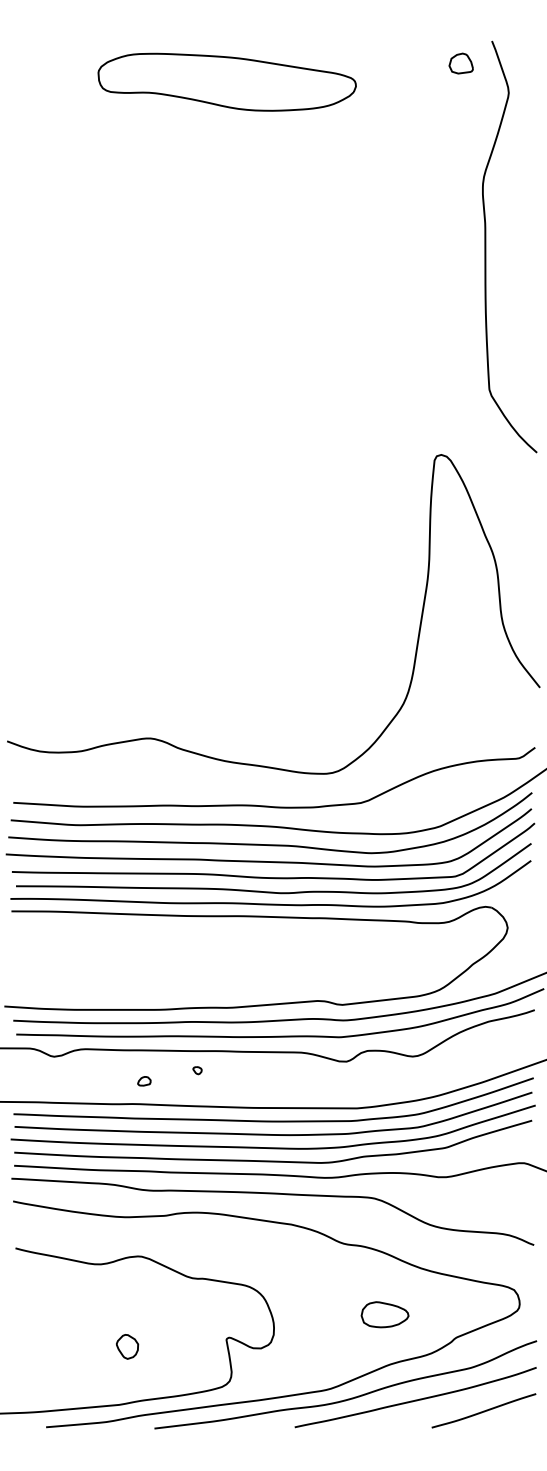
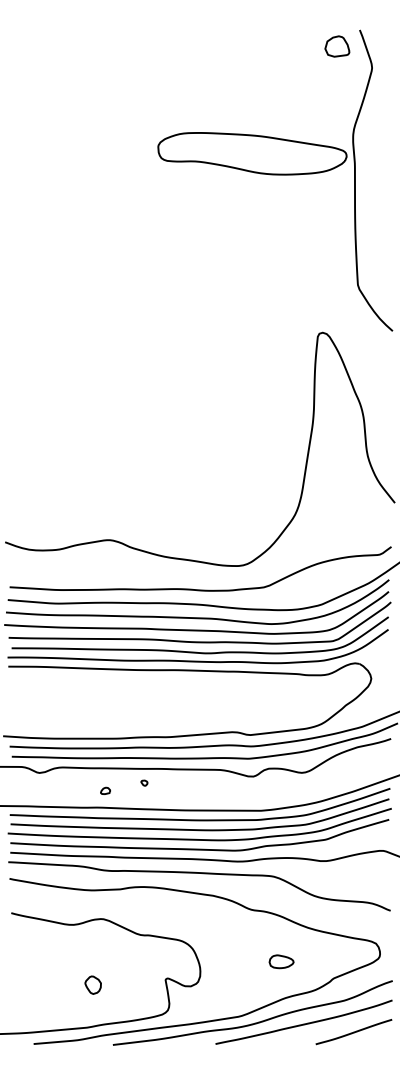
part: (460, 63) -> (336, 46), size x1.4
part: (226, 81) -> (251, 153), moved
part: (384, 1314) -> (281, 961), size x0.7

